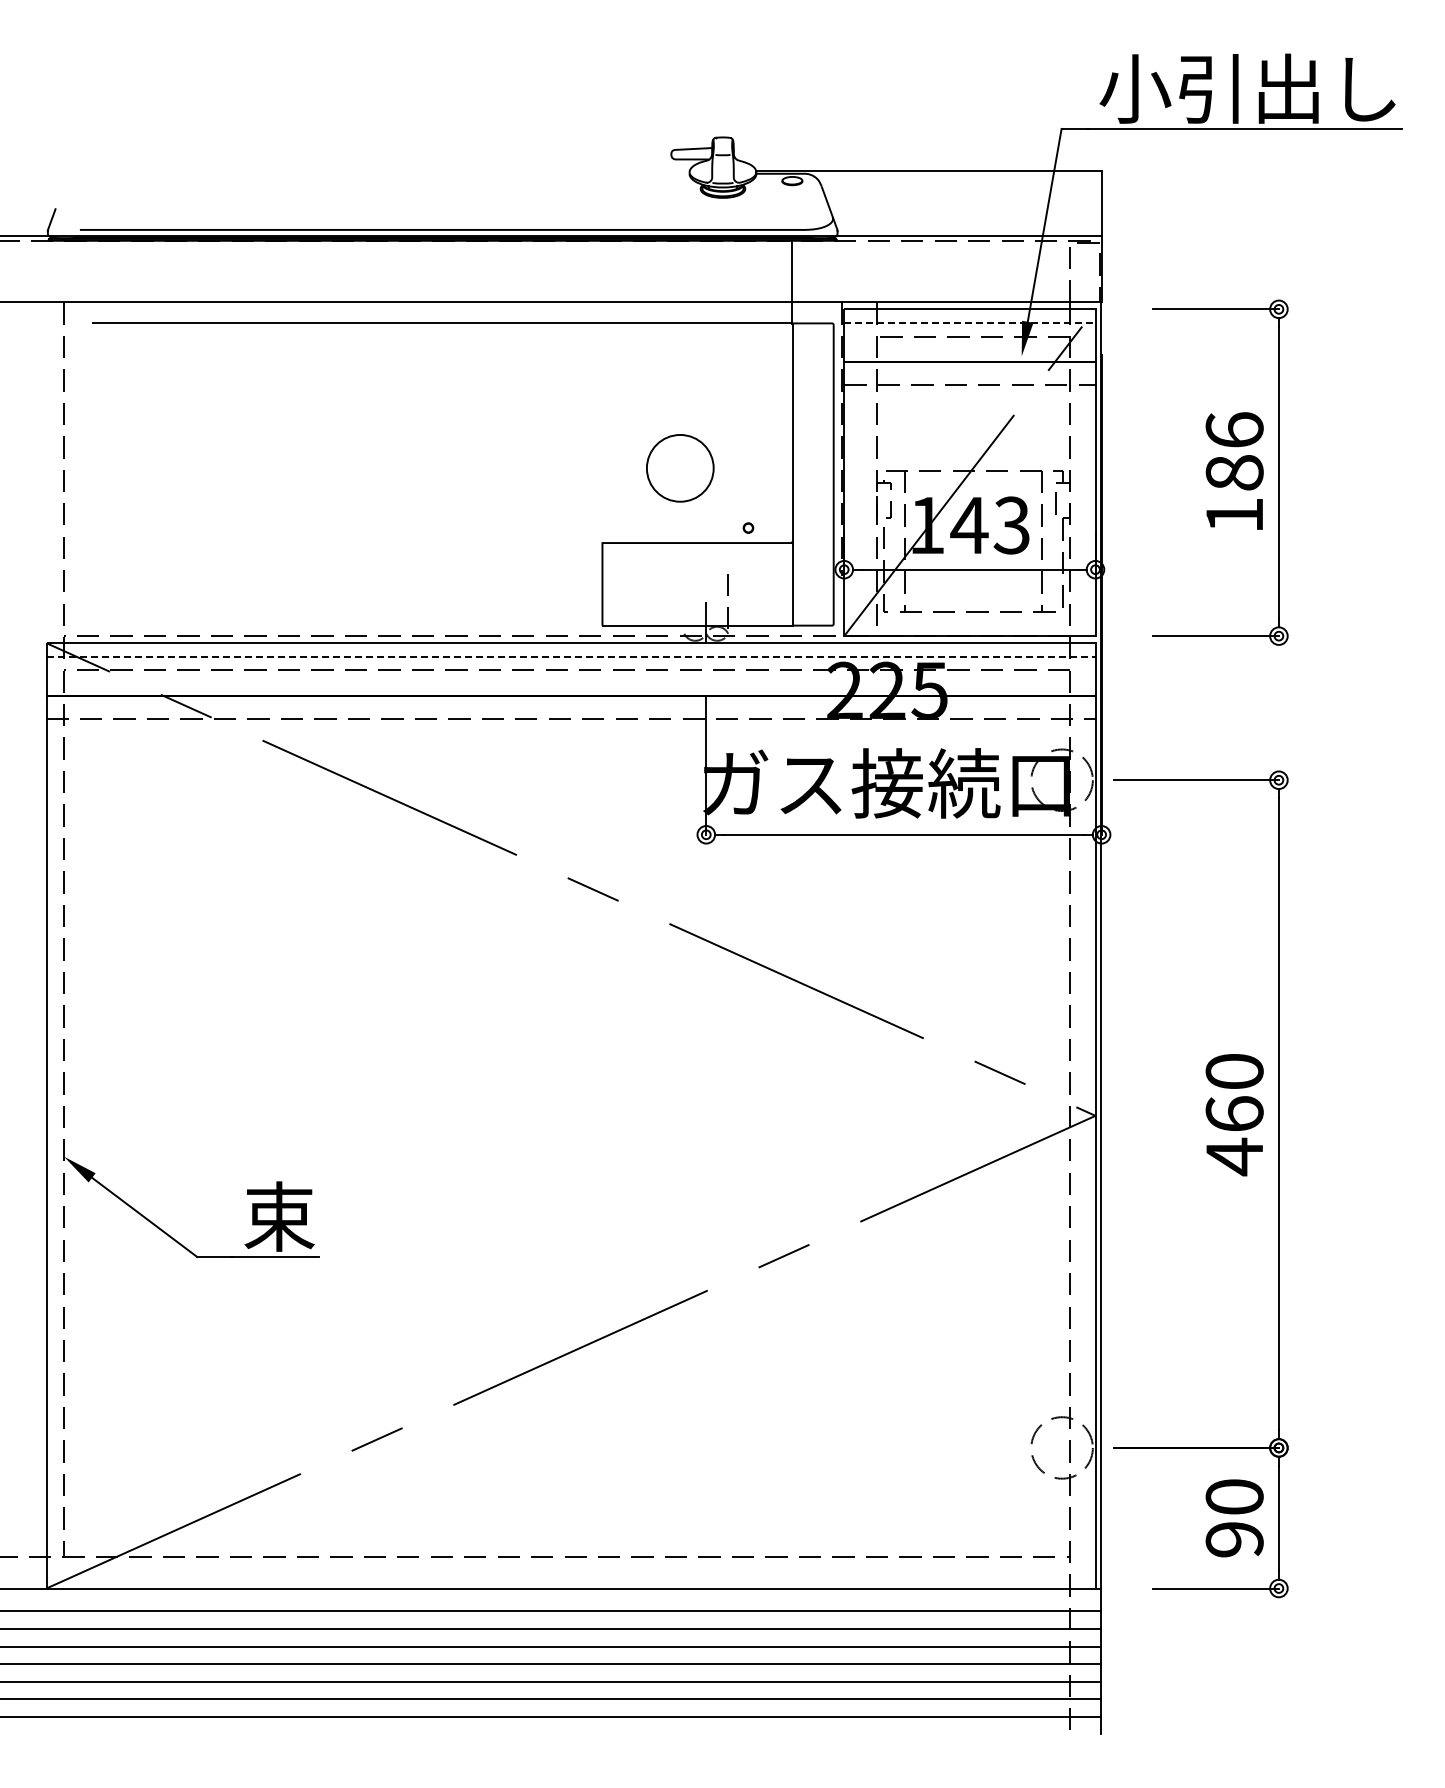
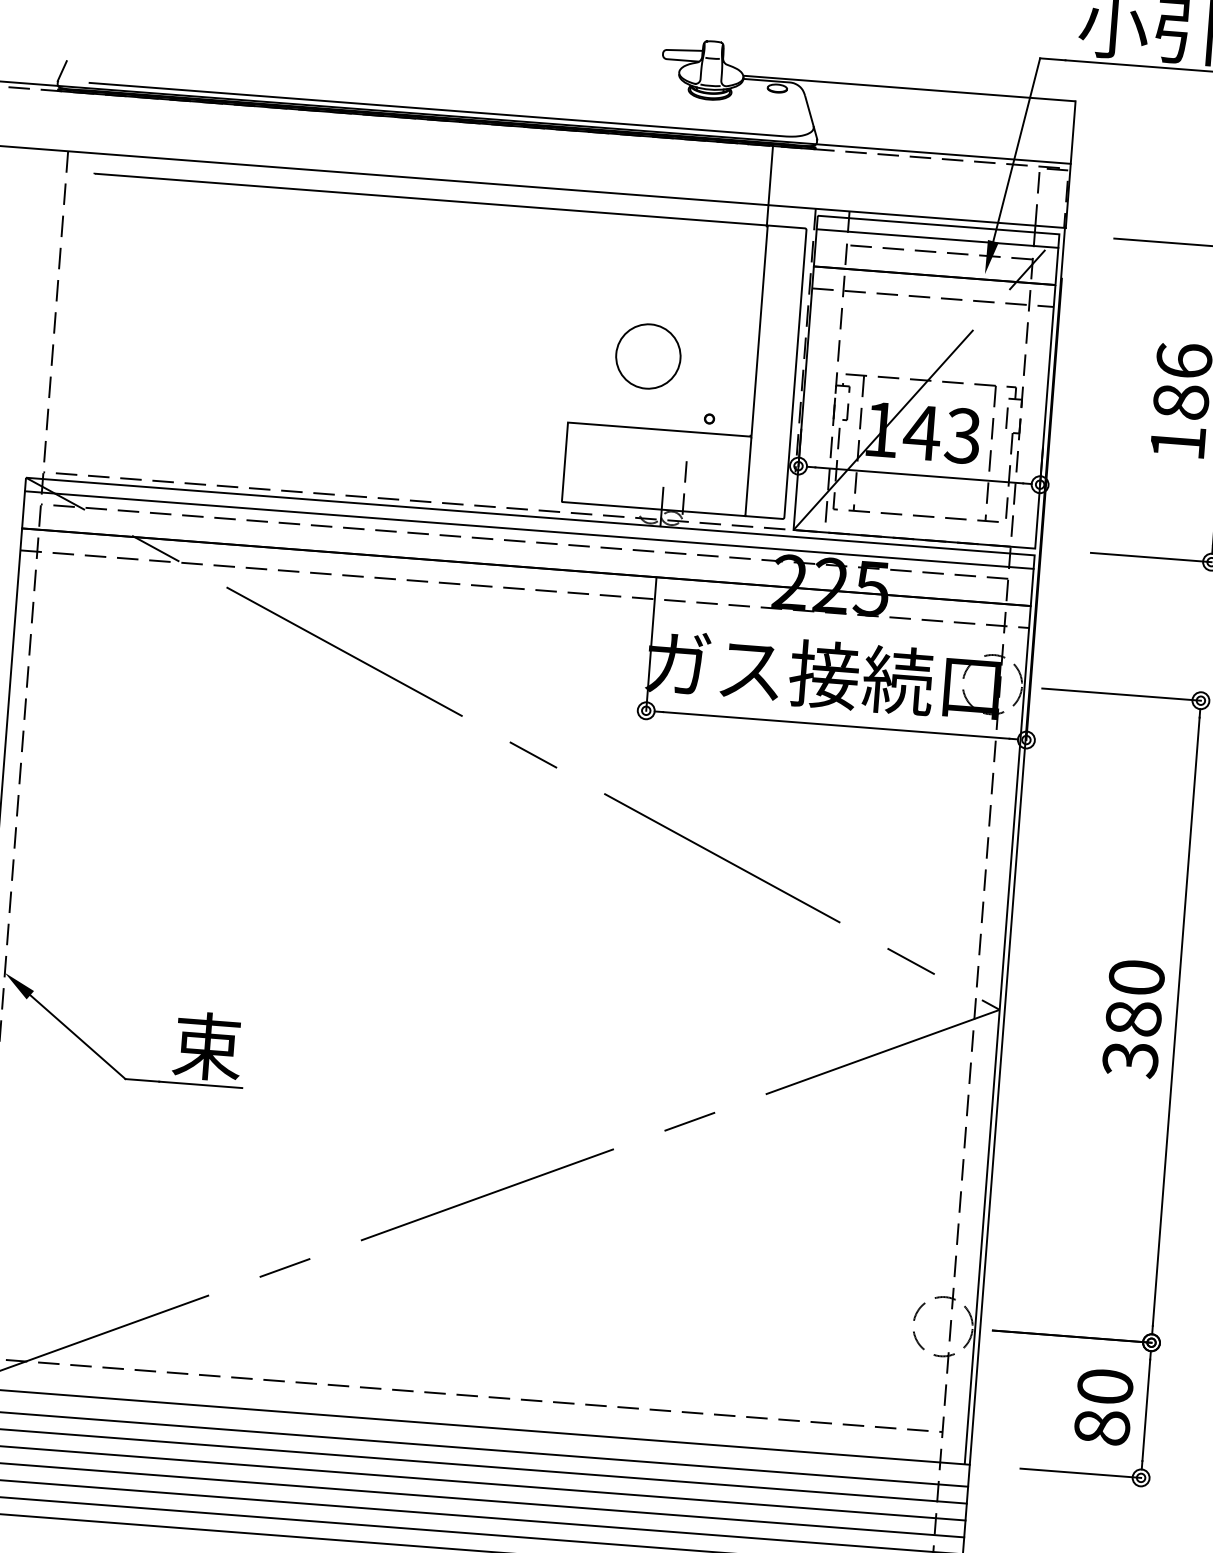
line: (969, 323) -> (937, 238), dashed -> solid
line: (571, 657) -> (529, 530), dashed -> solid
text: (1234, 1136) -> (1131, 1039), 460 -> 380
text: (1234, 1539) -> (1102, 1427), 90 -> 80

